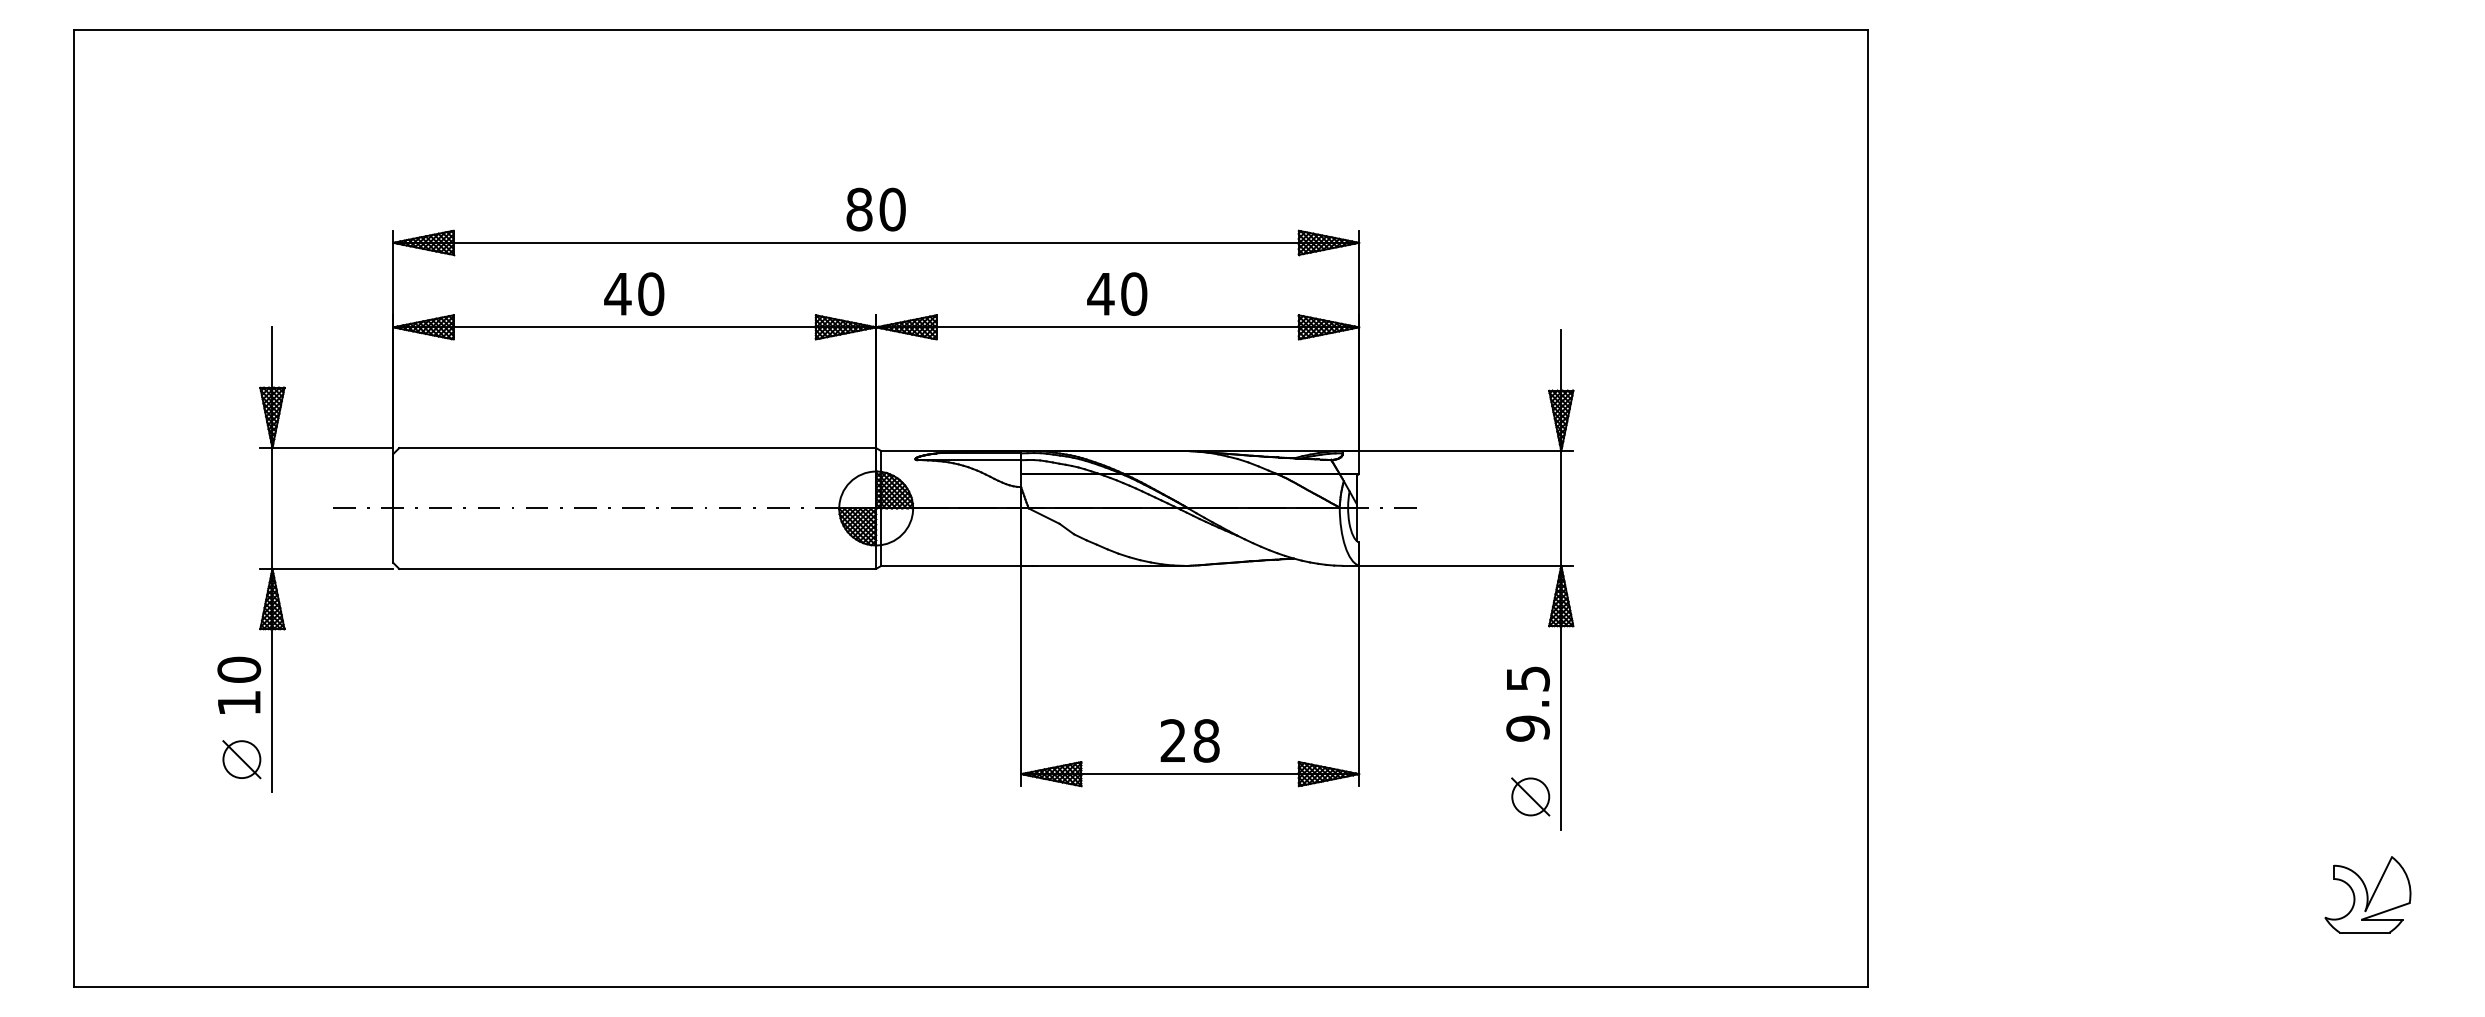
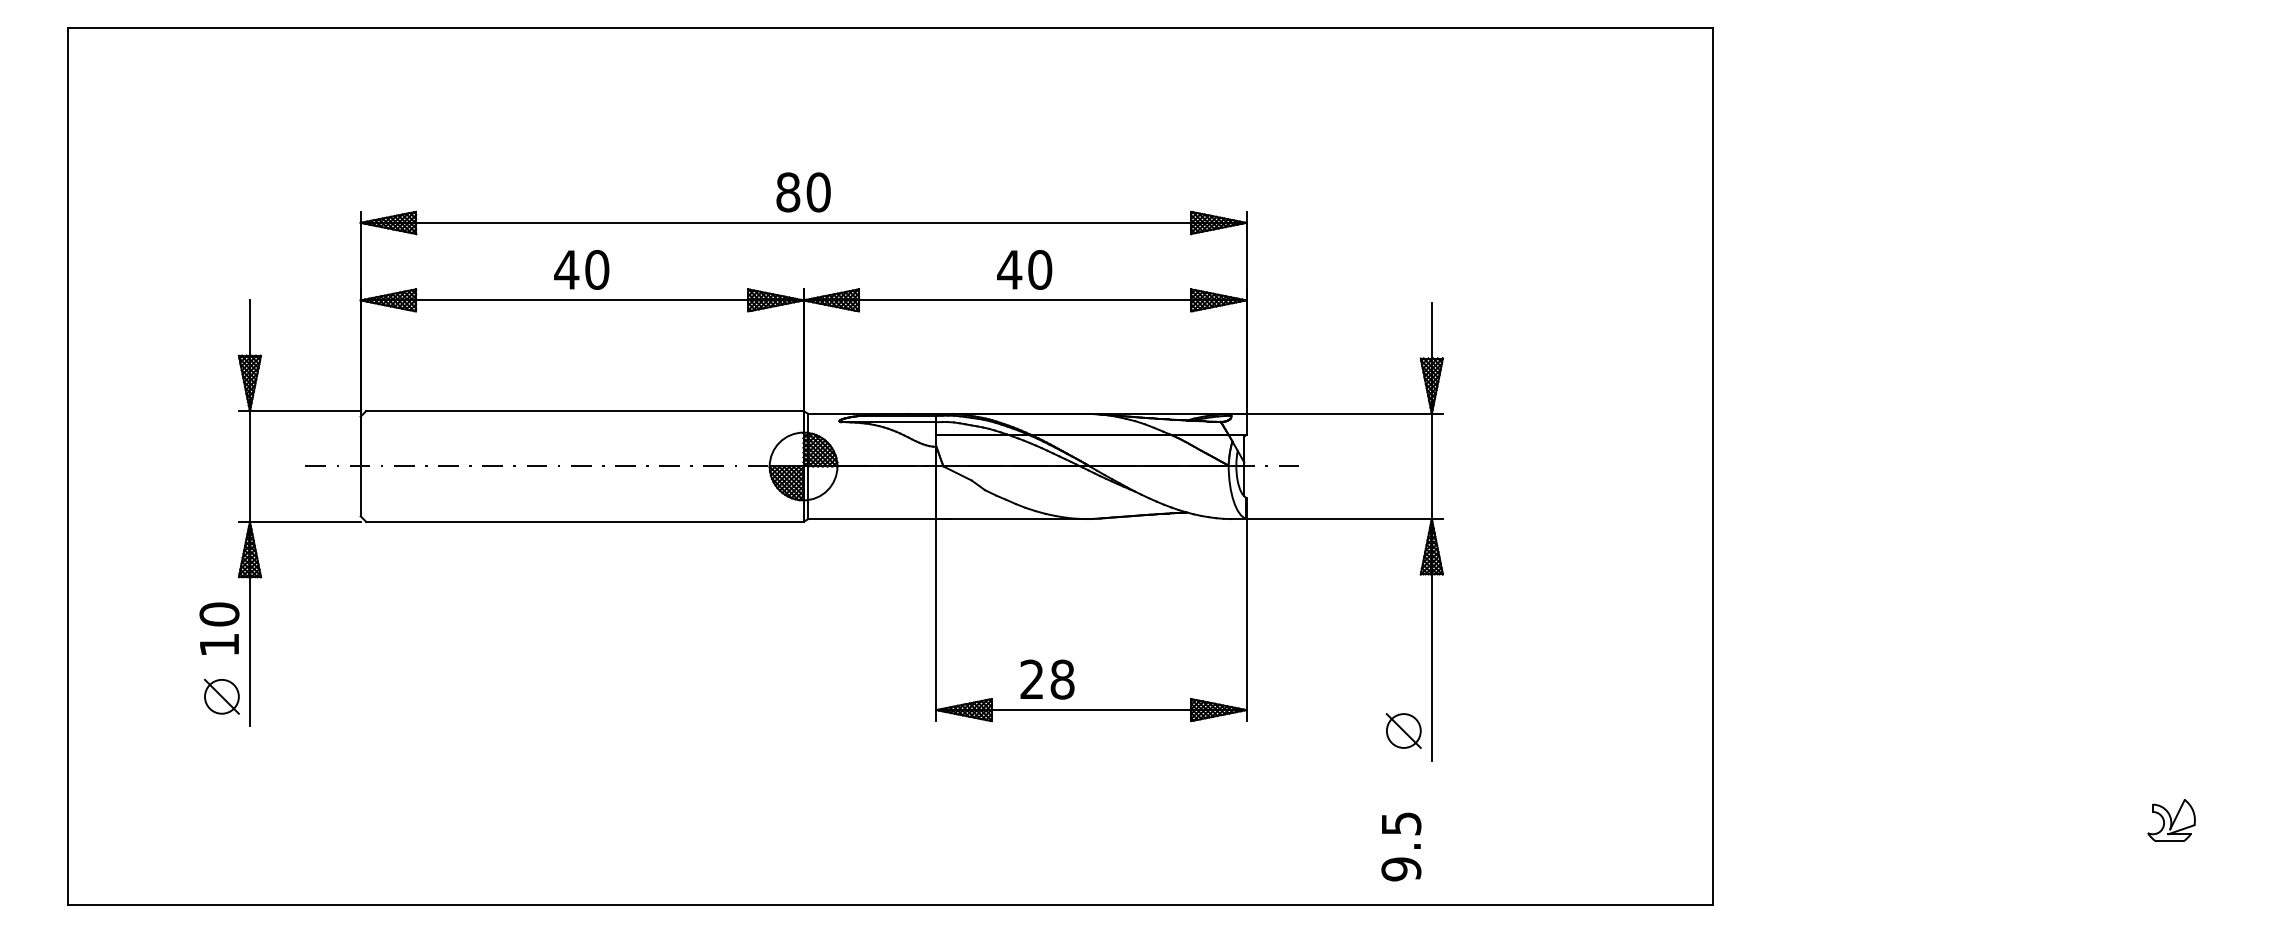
text: (1528, 703) -> (1401, 846), moved
text: (1190, 740) -> (1047, 679), moved
part: (2367, 894) -> (2171, 820), size x0.6

